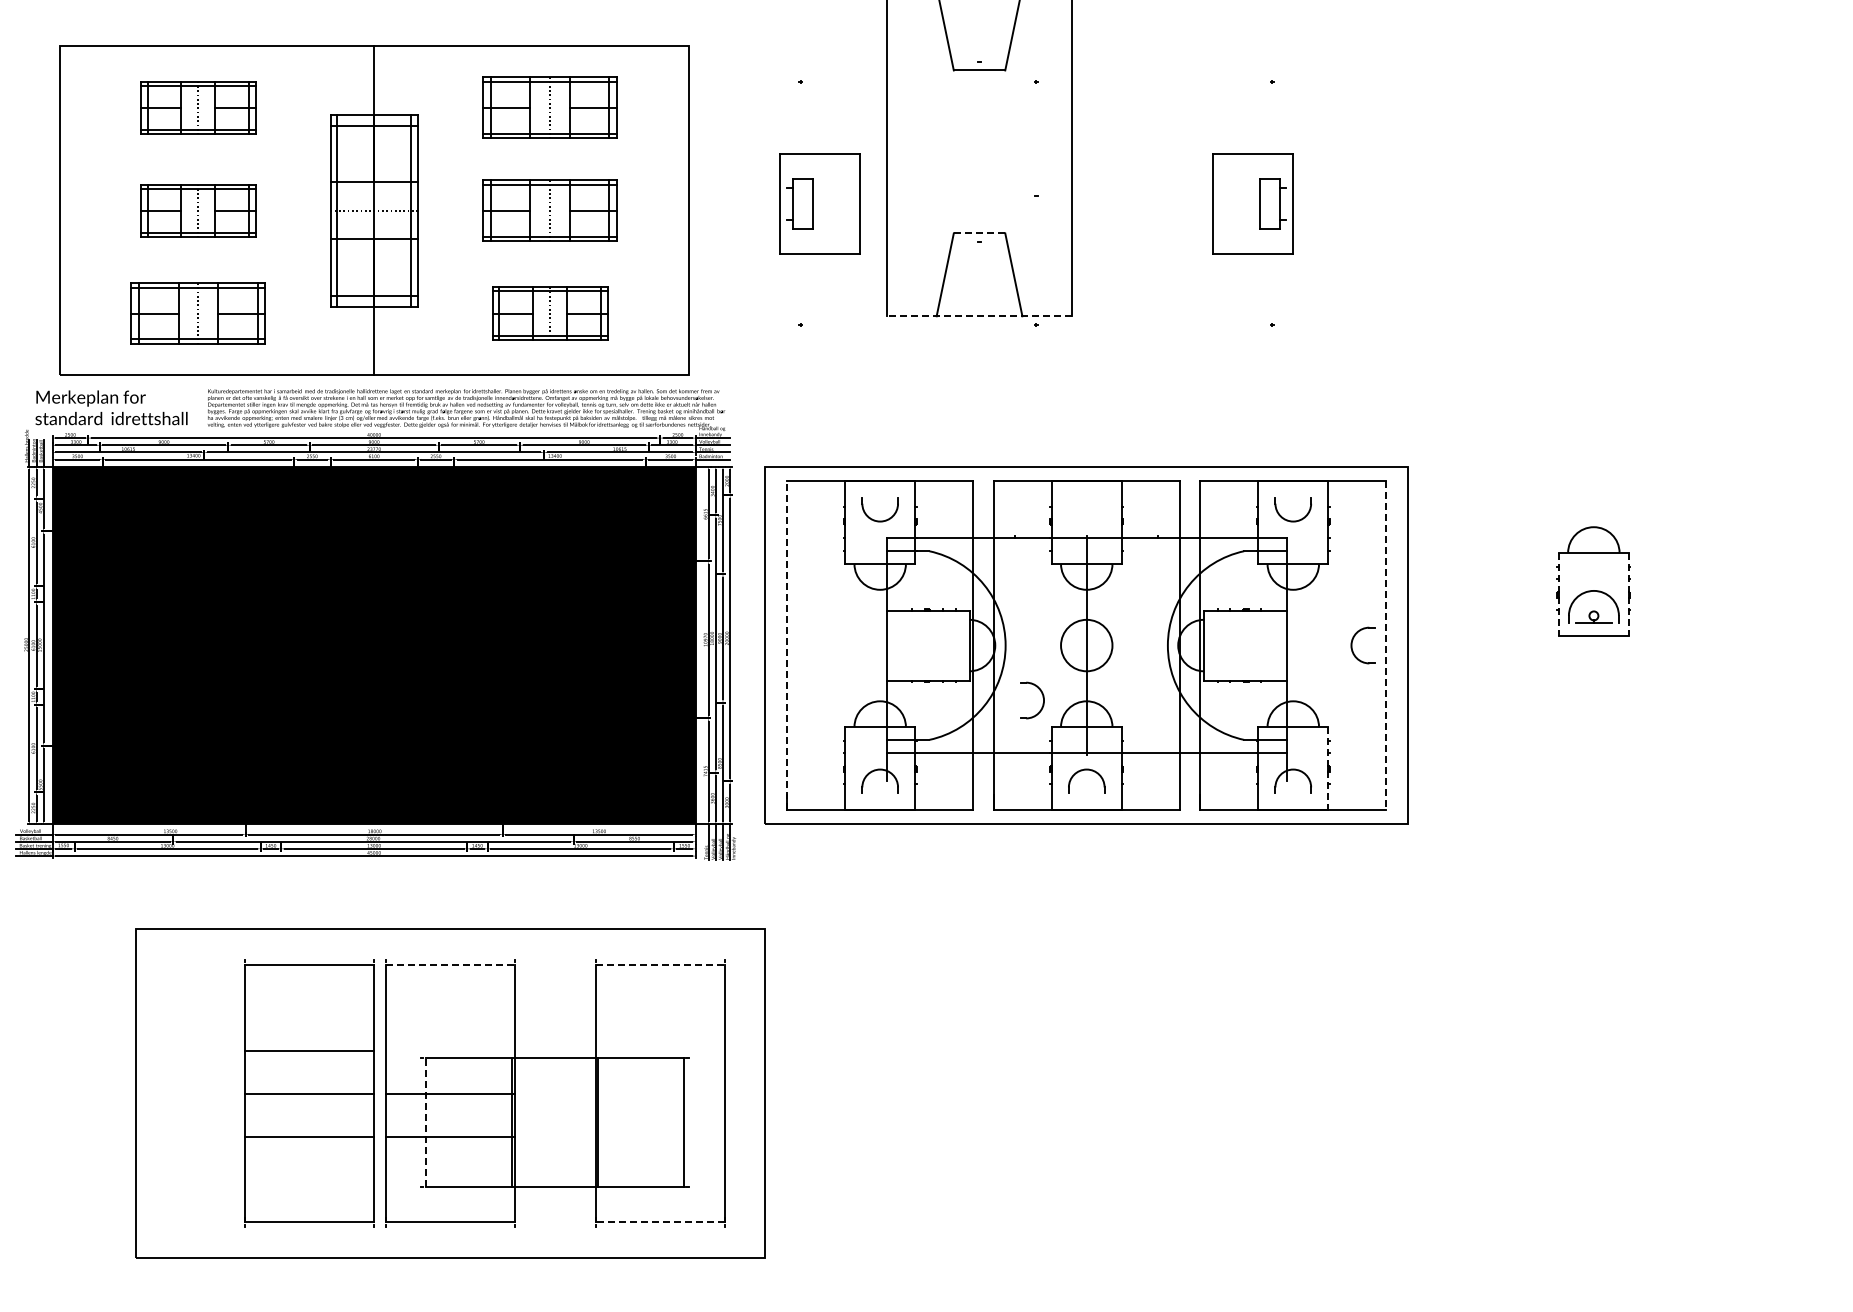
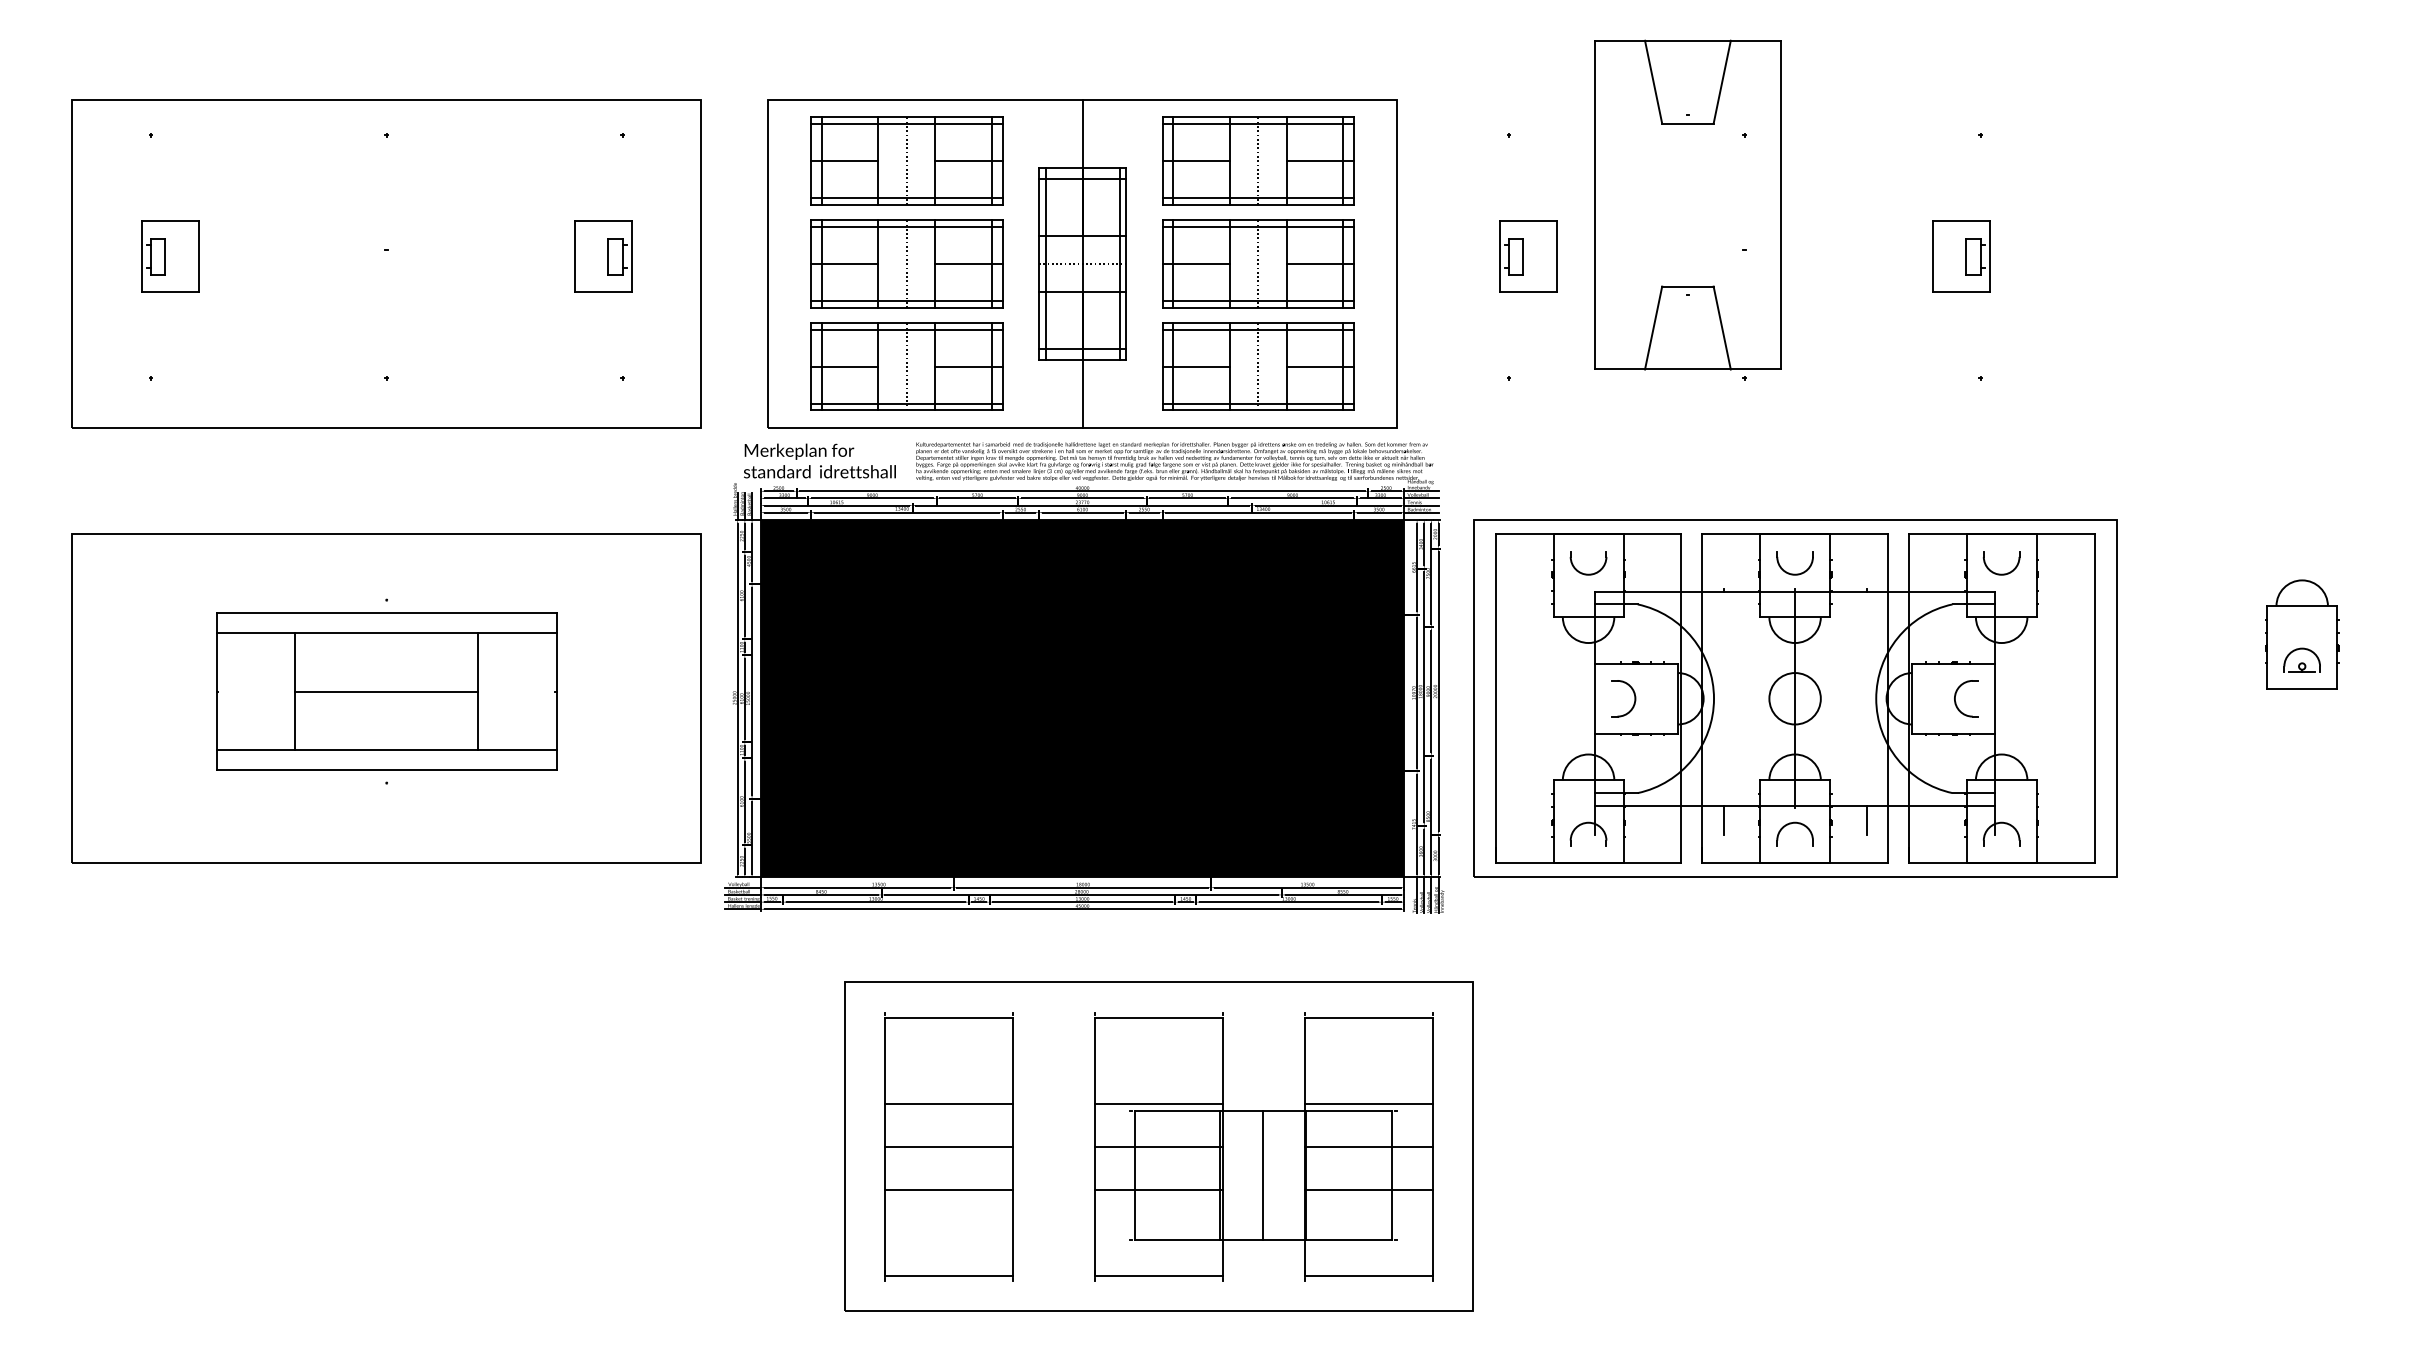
part: (198, 107) -> (906, 160), size x1.67
part: (550, 107) -> (1258, 160), size x1.43
part: (820, 203) -> (1528, 256), size x0.71
part: (1253, 203) -> (1961, 256), size x0.71
part: (198, 210) -> (906, 263), size x1.67
part: (550, 210) -> (1258, 263), size x1.43
line: (979, 233) -> (1687, 286), dashed -> solid
part: (198, 313) -> (906, 366), size x1.43
part: (550, 313) -> (1258, 366), size x1.67
line: (979, 316) -> (1687, 369), dashed -> solid
part: (1086, 520) -> (1794, 573), added
line: (1559, 595) -> (2267, 648), dashed -> solid
line: (1629, 595) -> (2337, 648), dashed -> solid
part: (1593, 606) -> (2301, 659), size x0.71
part: (1353, 642) -> (1956, 695), moved
line: (787, 645) -> (1495, 698), dashed -> solid
line: (1386, 646) -> (2094, 699), dashed -> solid
part: (1042, 696) -> (1633, 694), moved
line: (1015, 766) -> (1723, 819), added
line: (1158, 766) -> (1866, 819), added
line: (1328, 769) -> (2036, 822), dashed -> solid
line: (451, 965) -> (1159, 1018), dashed -> solid
line: (661, 965) -> (1369, 1018), dashed -> solid
line: (450, 1050) -> (1158, 1103), added
line: (660, 1050) -> (1368, 1103), added
part: (309, 1093) -> (948, 1146), moved
line: (660, 1093) -> (1368, 1146), added
line: (426, 1121) -> (1134, 1174), dashed -> solid
line: (555, 1122) -> (1263, 1175), added
line: (660, 1136) -> (1368, 1189), added
line: (660, 1222) -> (1368, 1275), dashed -> solid

